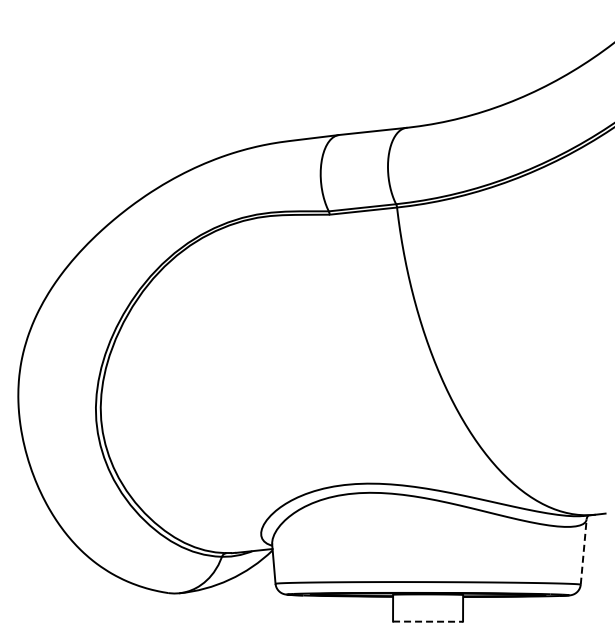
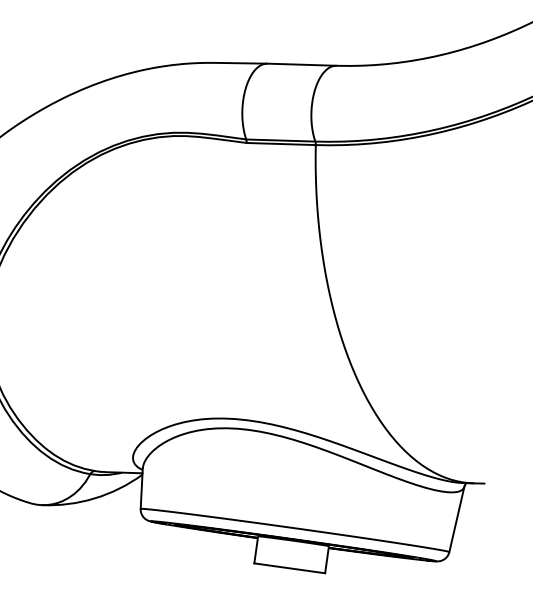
line: (583, 552) -> (456, 519), dashed -> solid
line: (428, 621) -> (290, 568), dashed -> solid

